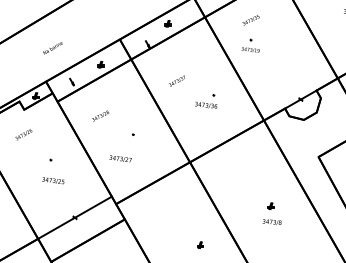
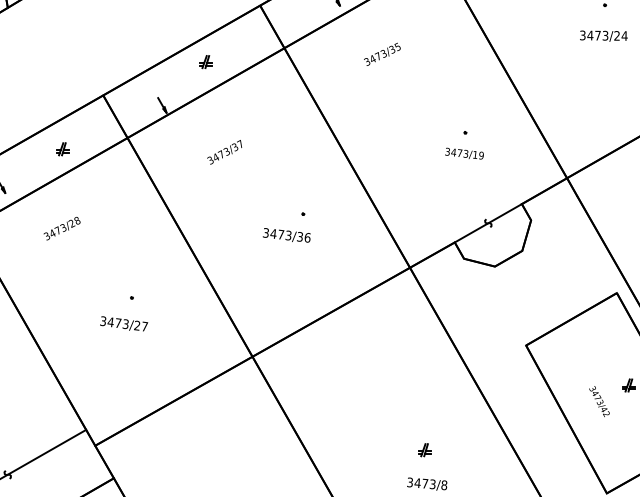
part: (250, 45) -> (464, 144), moved
text: (176, 80) -> (223, 150), moved
text: (100, 115) -> (62, 227), moved
text: (120, 158) -> (123, 323), moved

